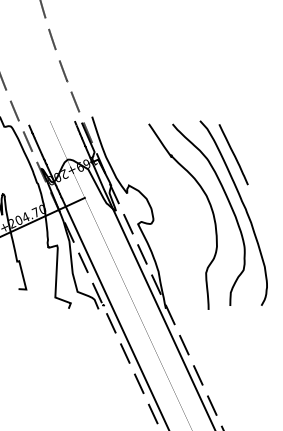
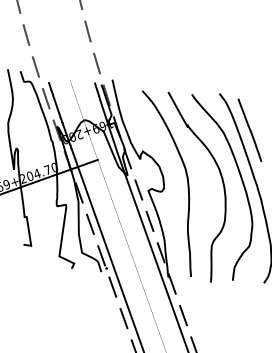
curve: (175, 211) -> (186, 181), added

